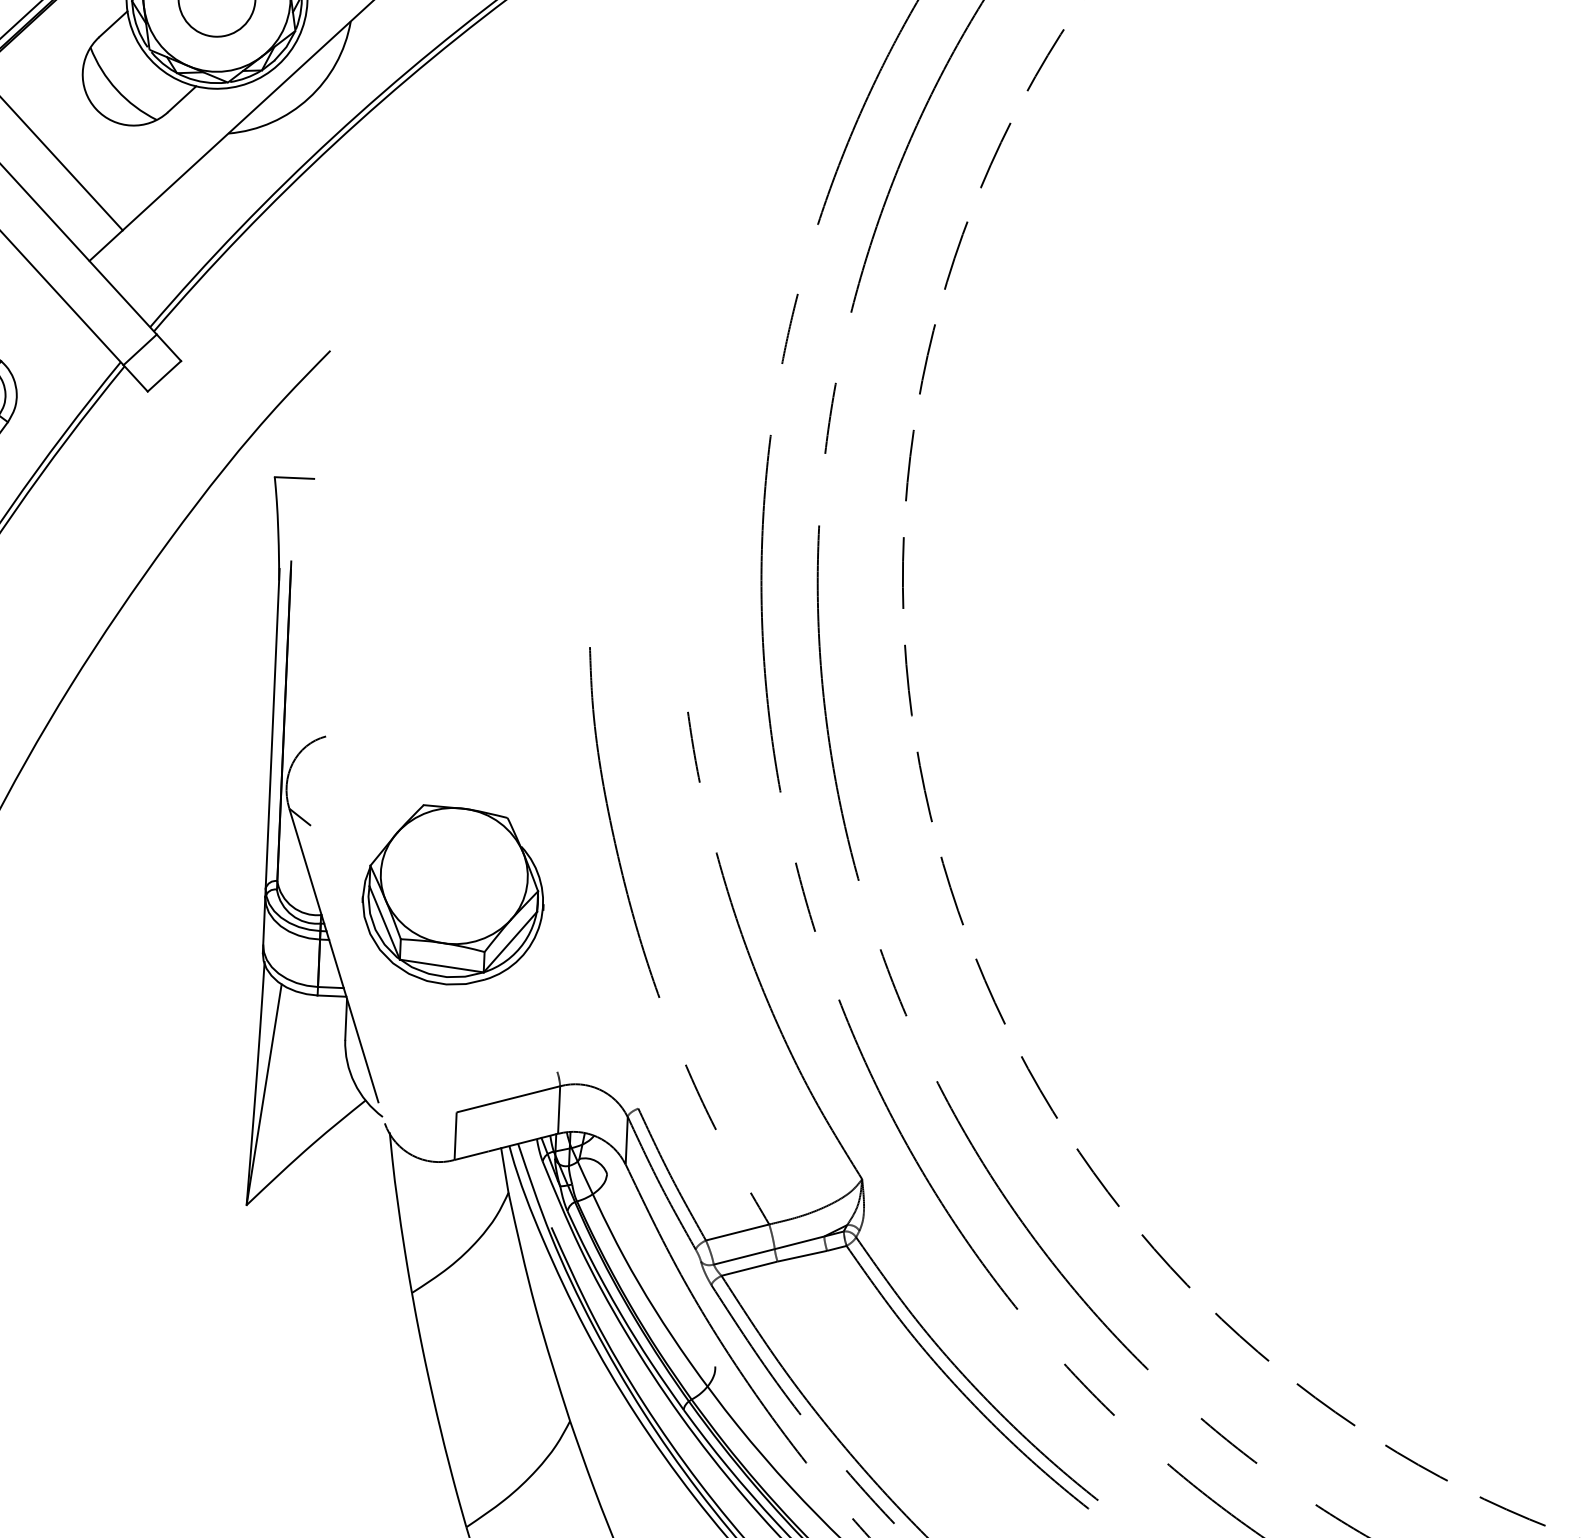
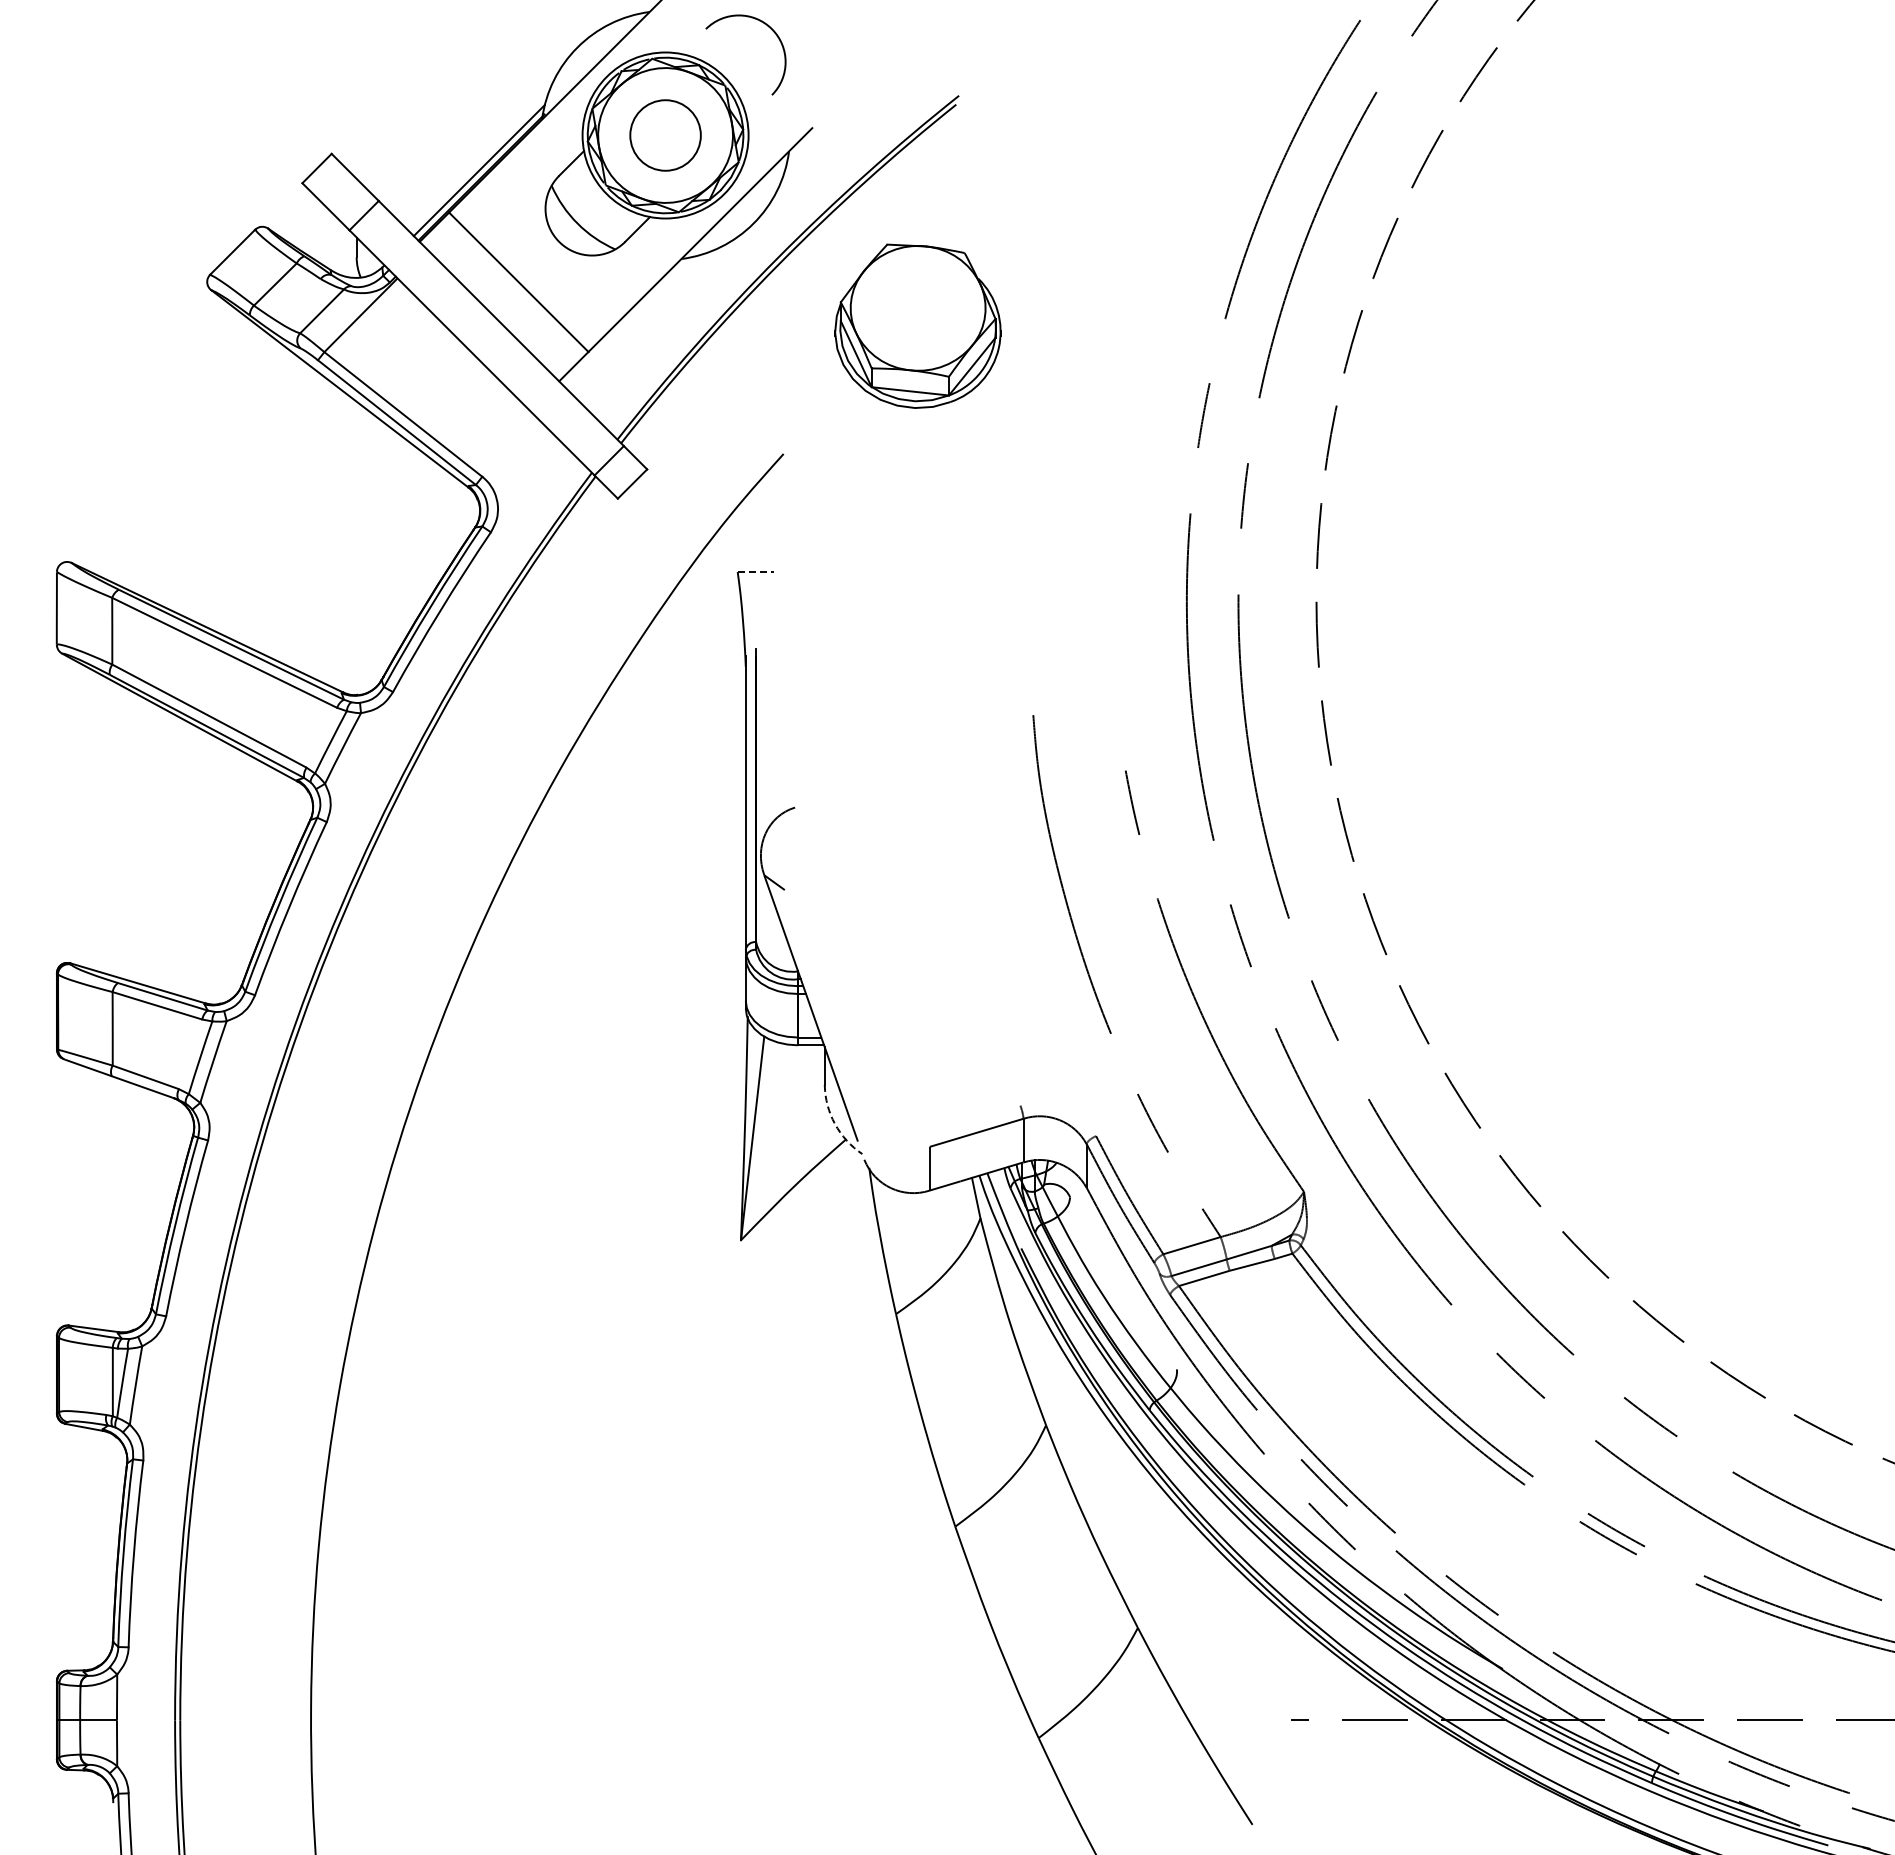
line: (295, 478) -> (756, 572), solid -> dashed
part: (452, 894) -> (917, 325), moved
arc: (355, 1083) -> (835, 1124), solid -> dashed

